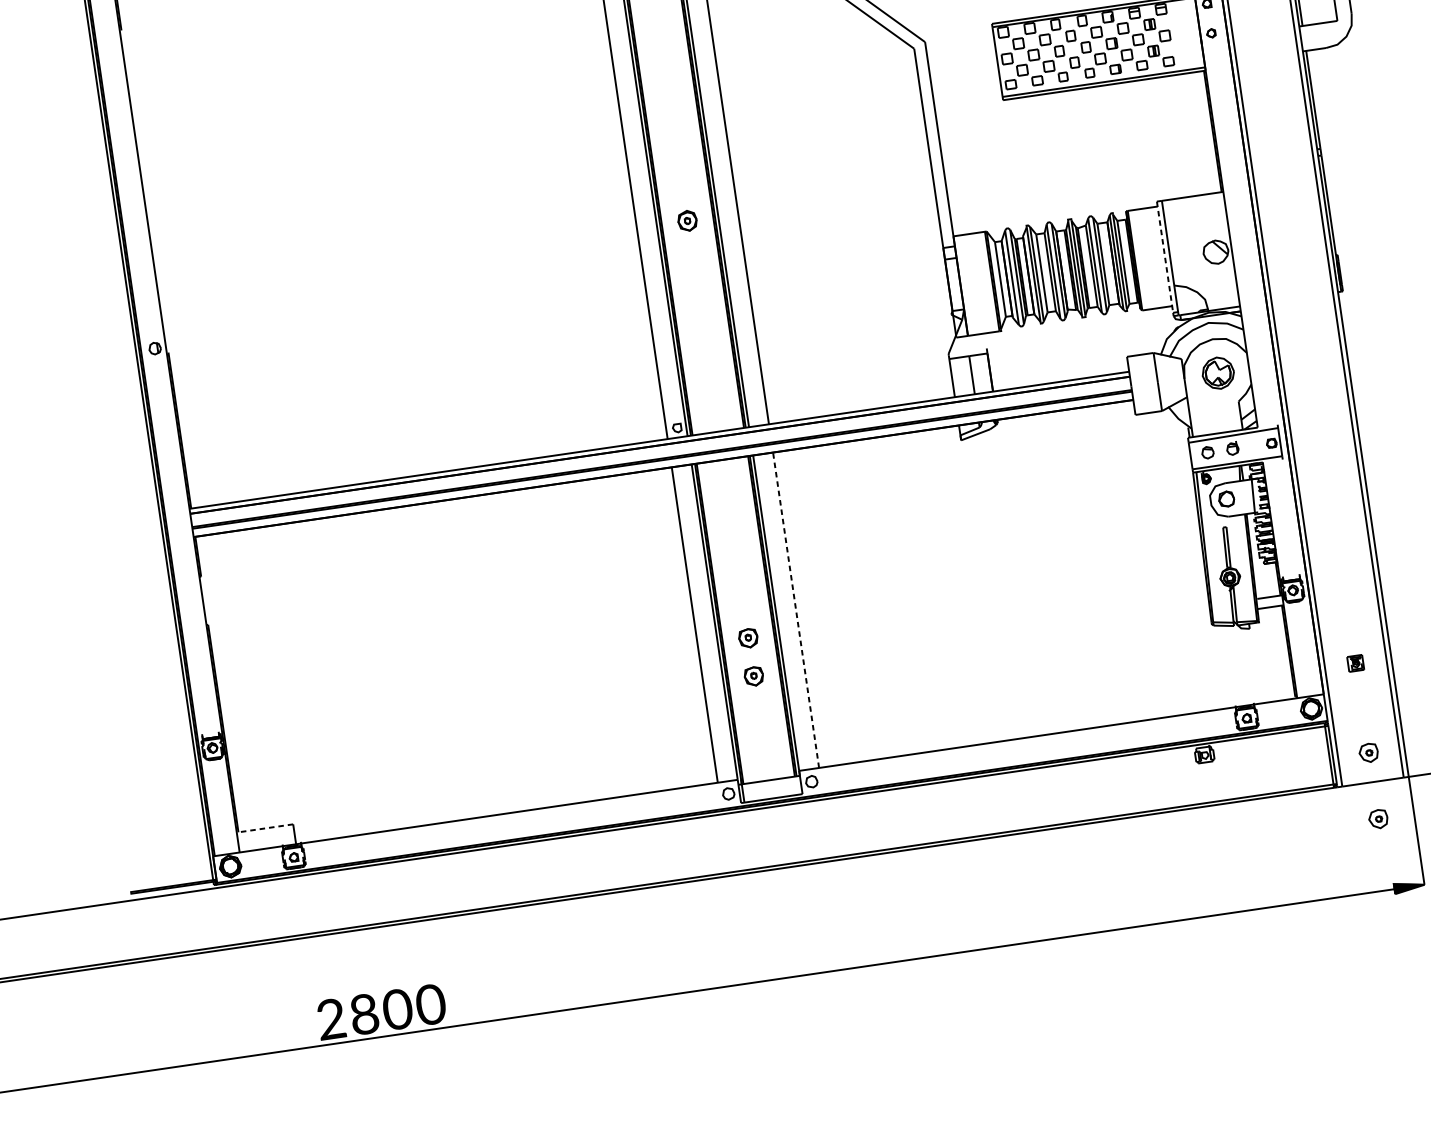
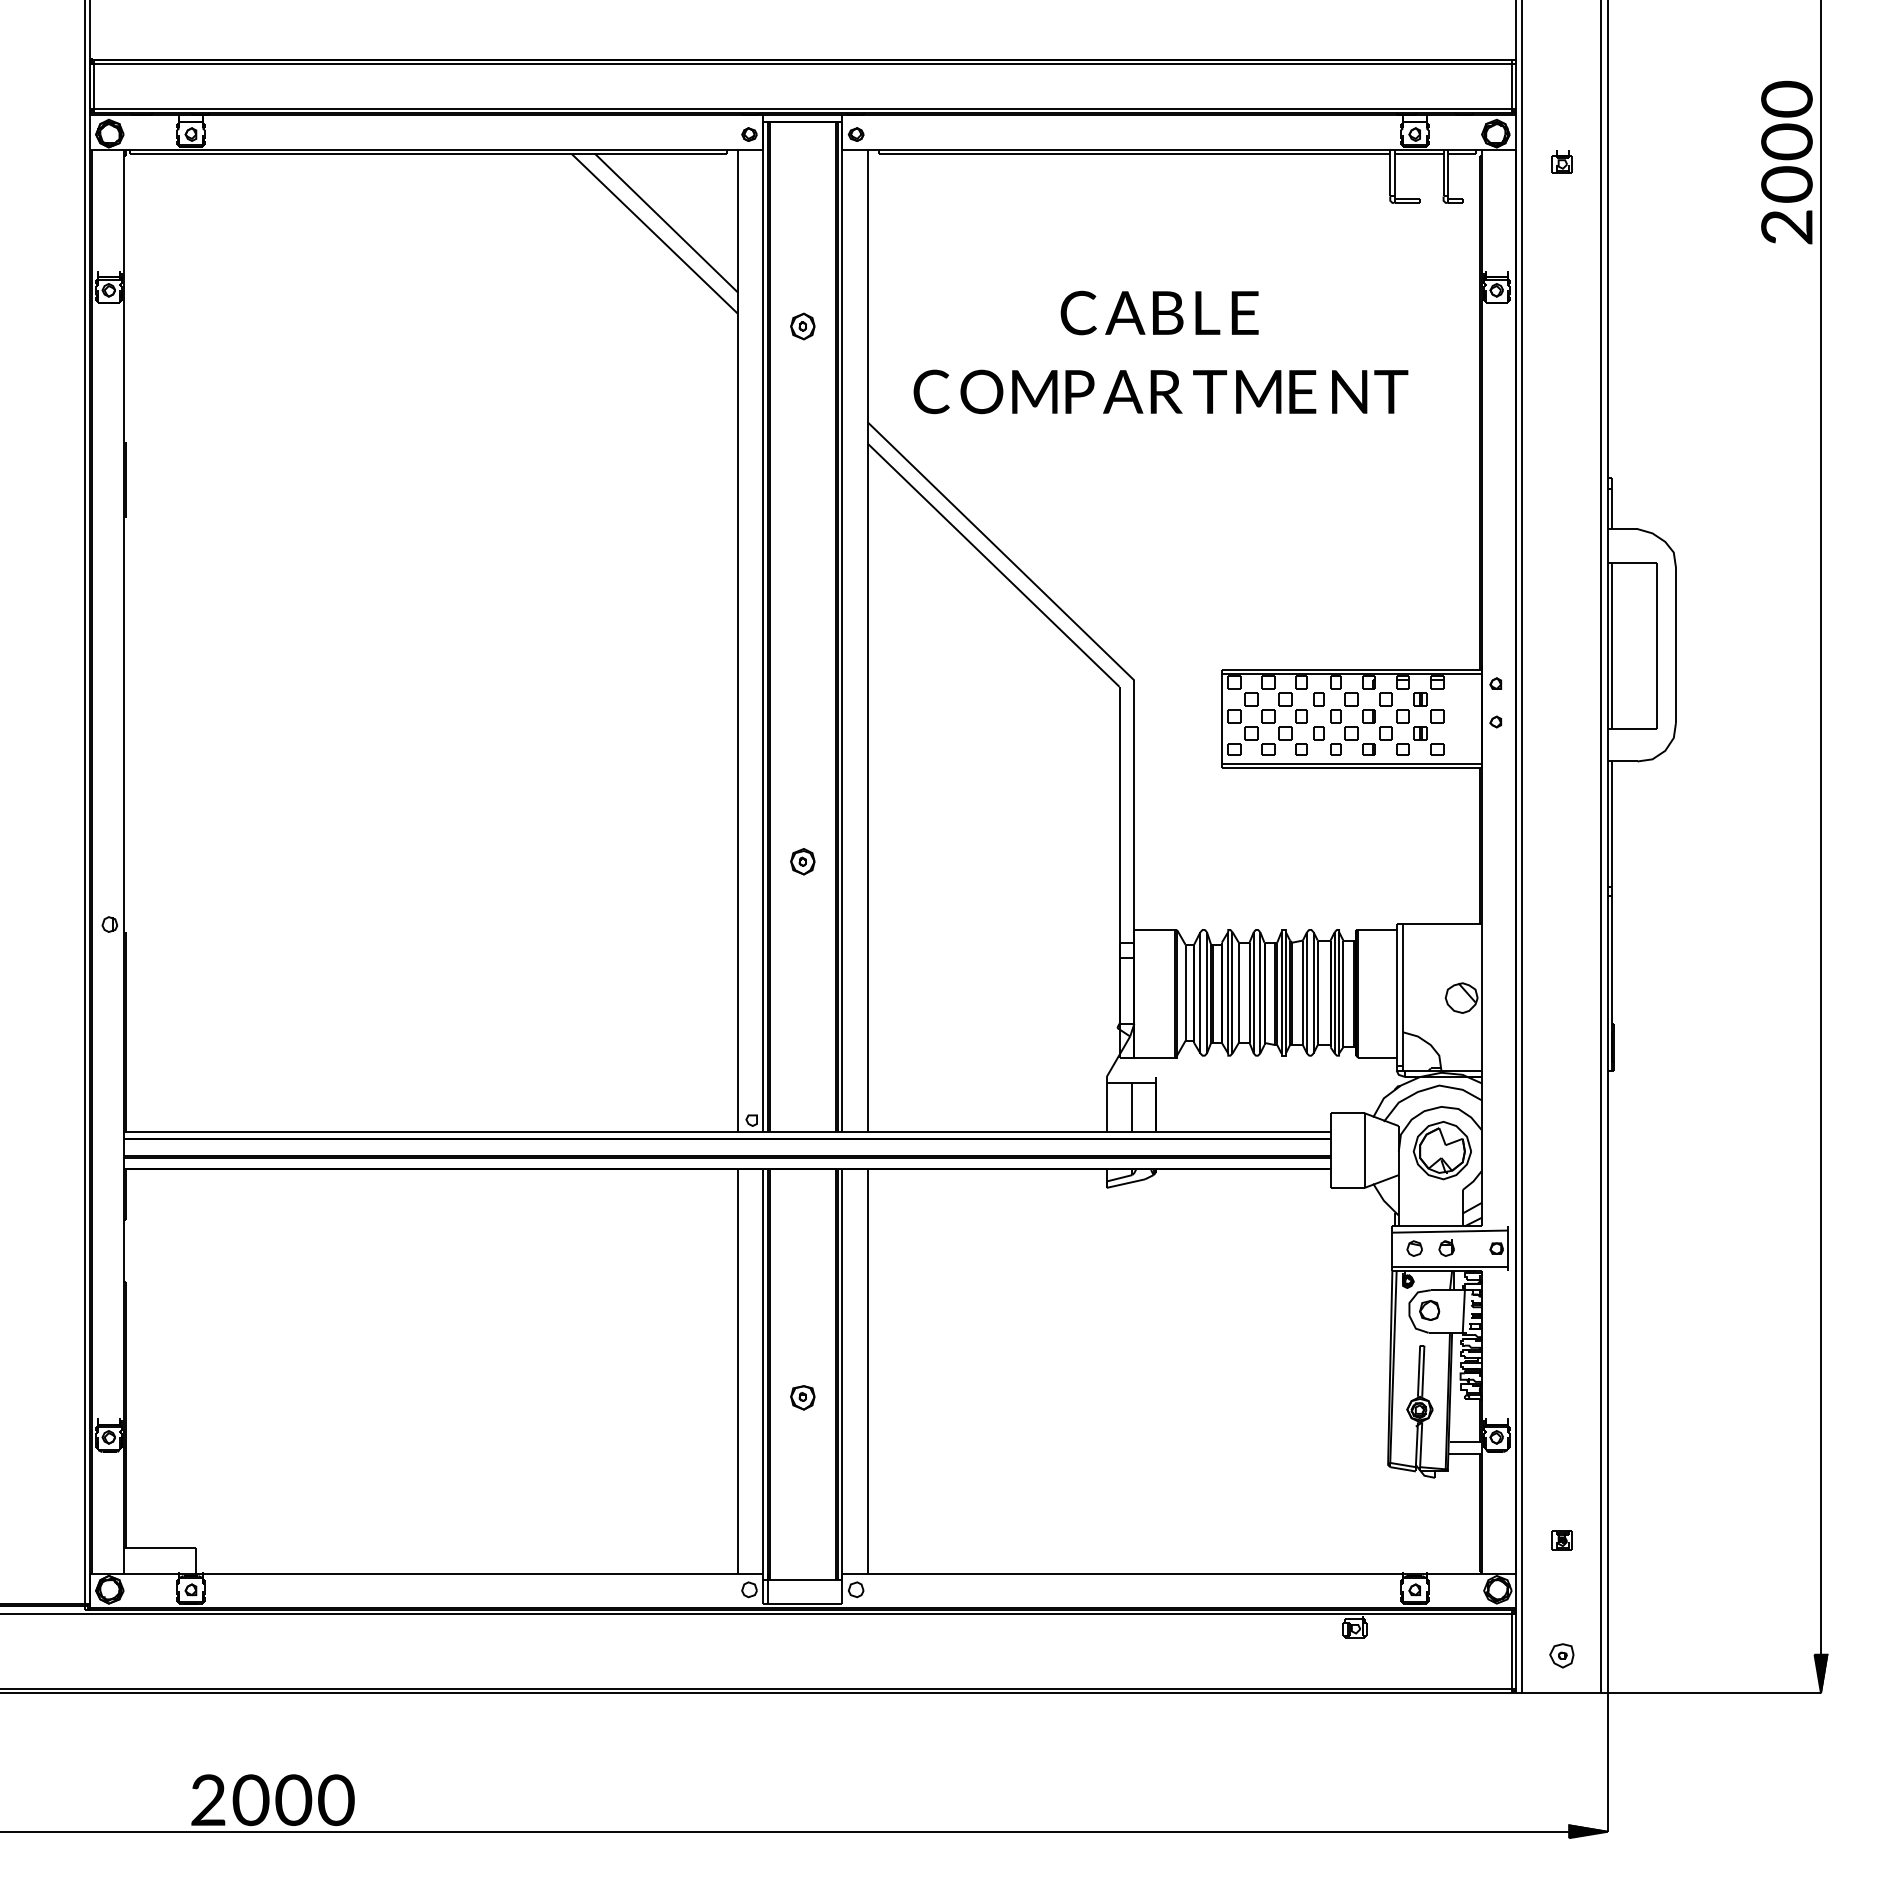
line: (1164, 257) -> (1396, 995), dashed -> solid
part: (1217, 373) -> (1441, 1150), size x1.43
line: (795, 610) -> (867, 1371), dashed -> solid
part: (753, 676) -> (802, 1446), removed
part: (1378, 818) -> (1561, 1740), removed
line: (264, 828) -> (159, 1548), dashed -> solid
text: (363, 1013) -> (250, 1799), 8 -> 0

